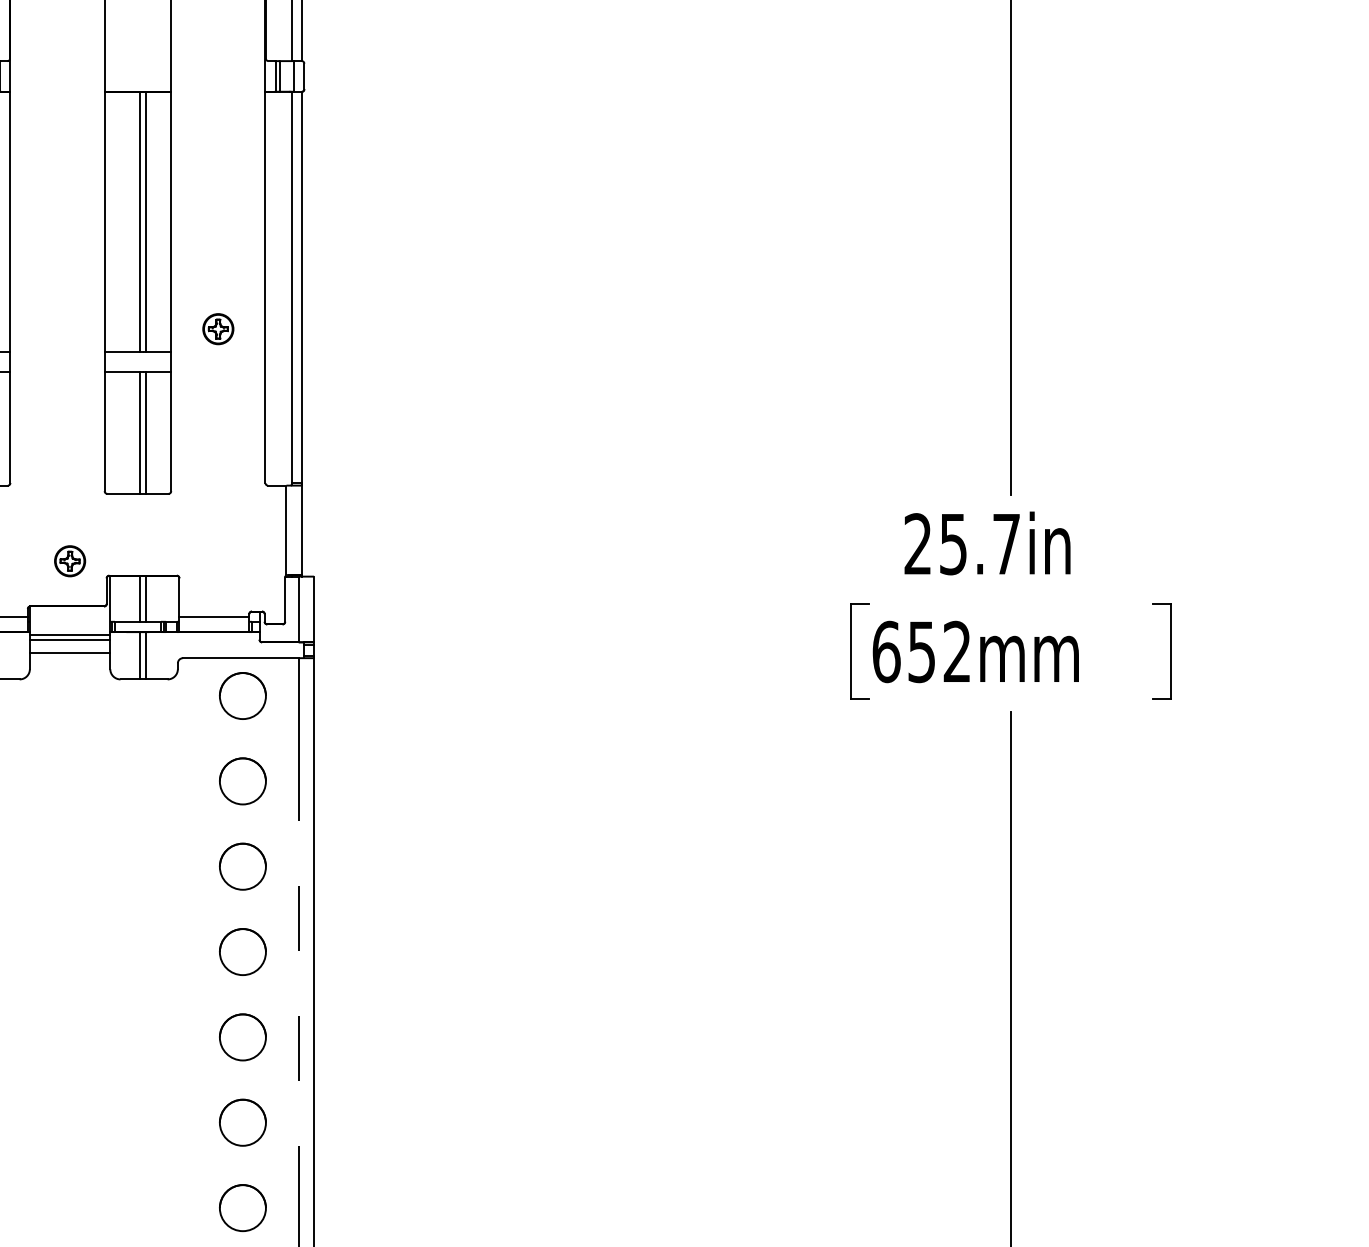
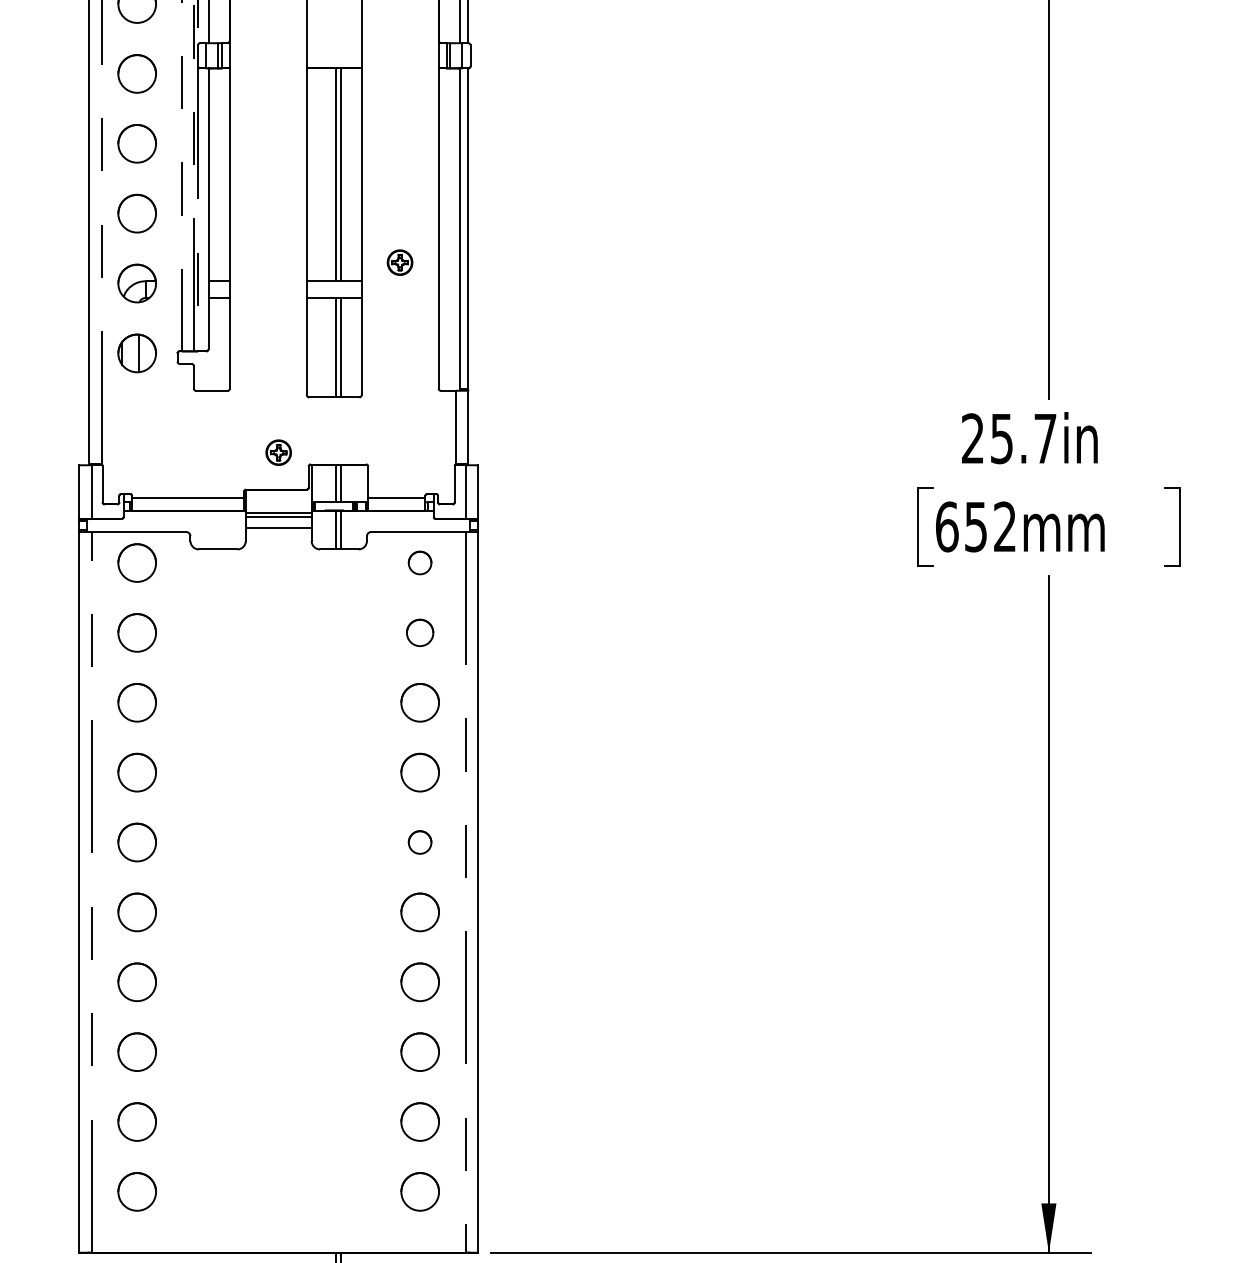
circle: (242, 695) -> (419, 562), size x0.6
circle: (242, 780) -> (419, 632), size x0.7
part: (242, 1037) -> (419, 842), size x0.6

